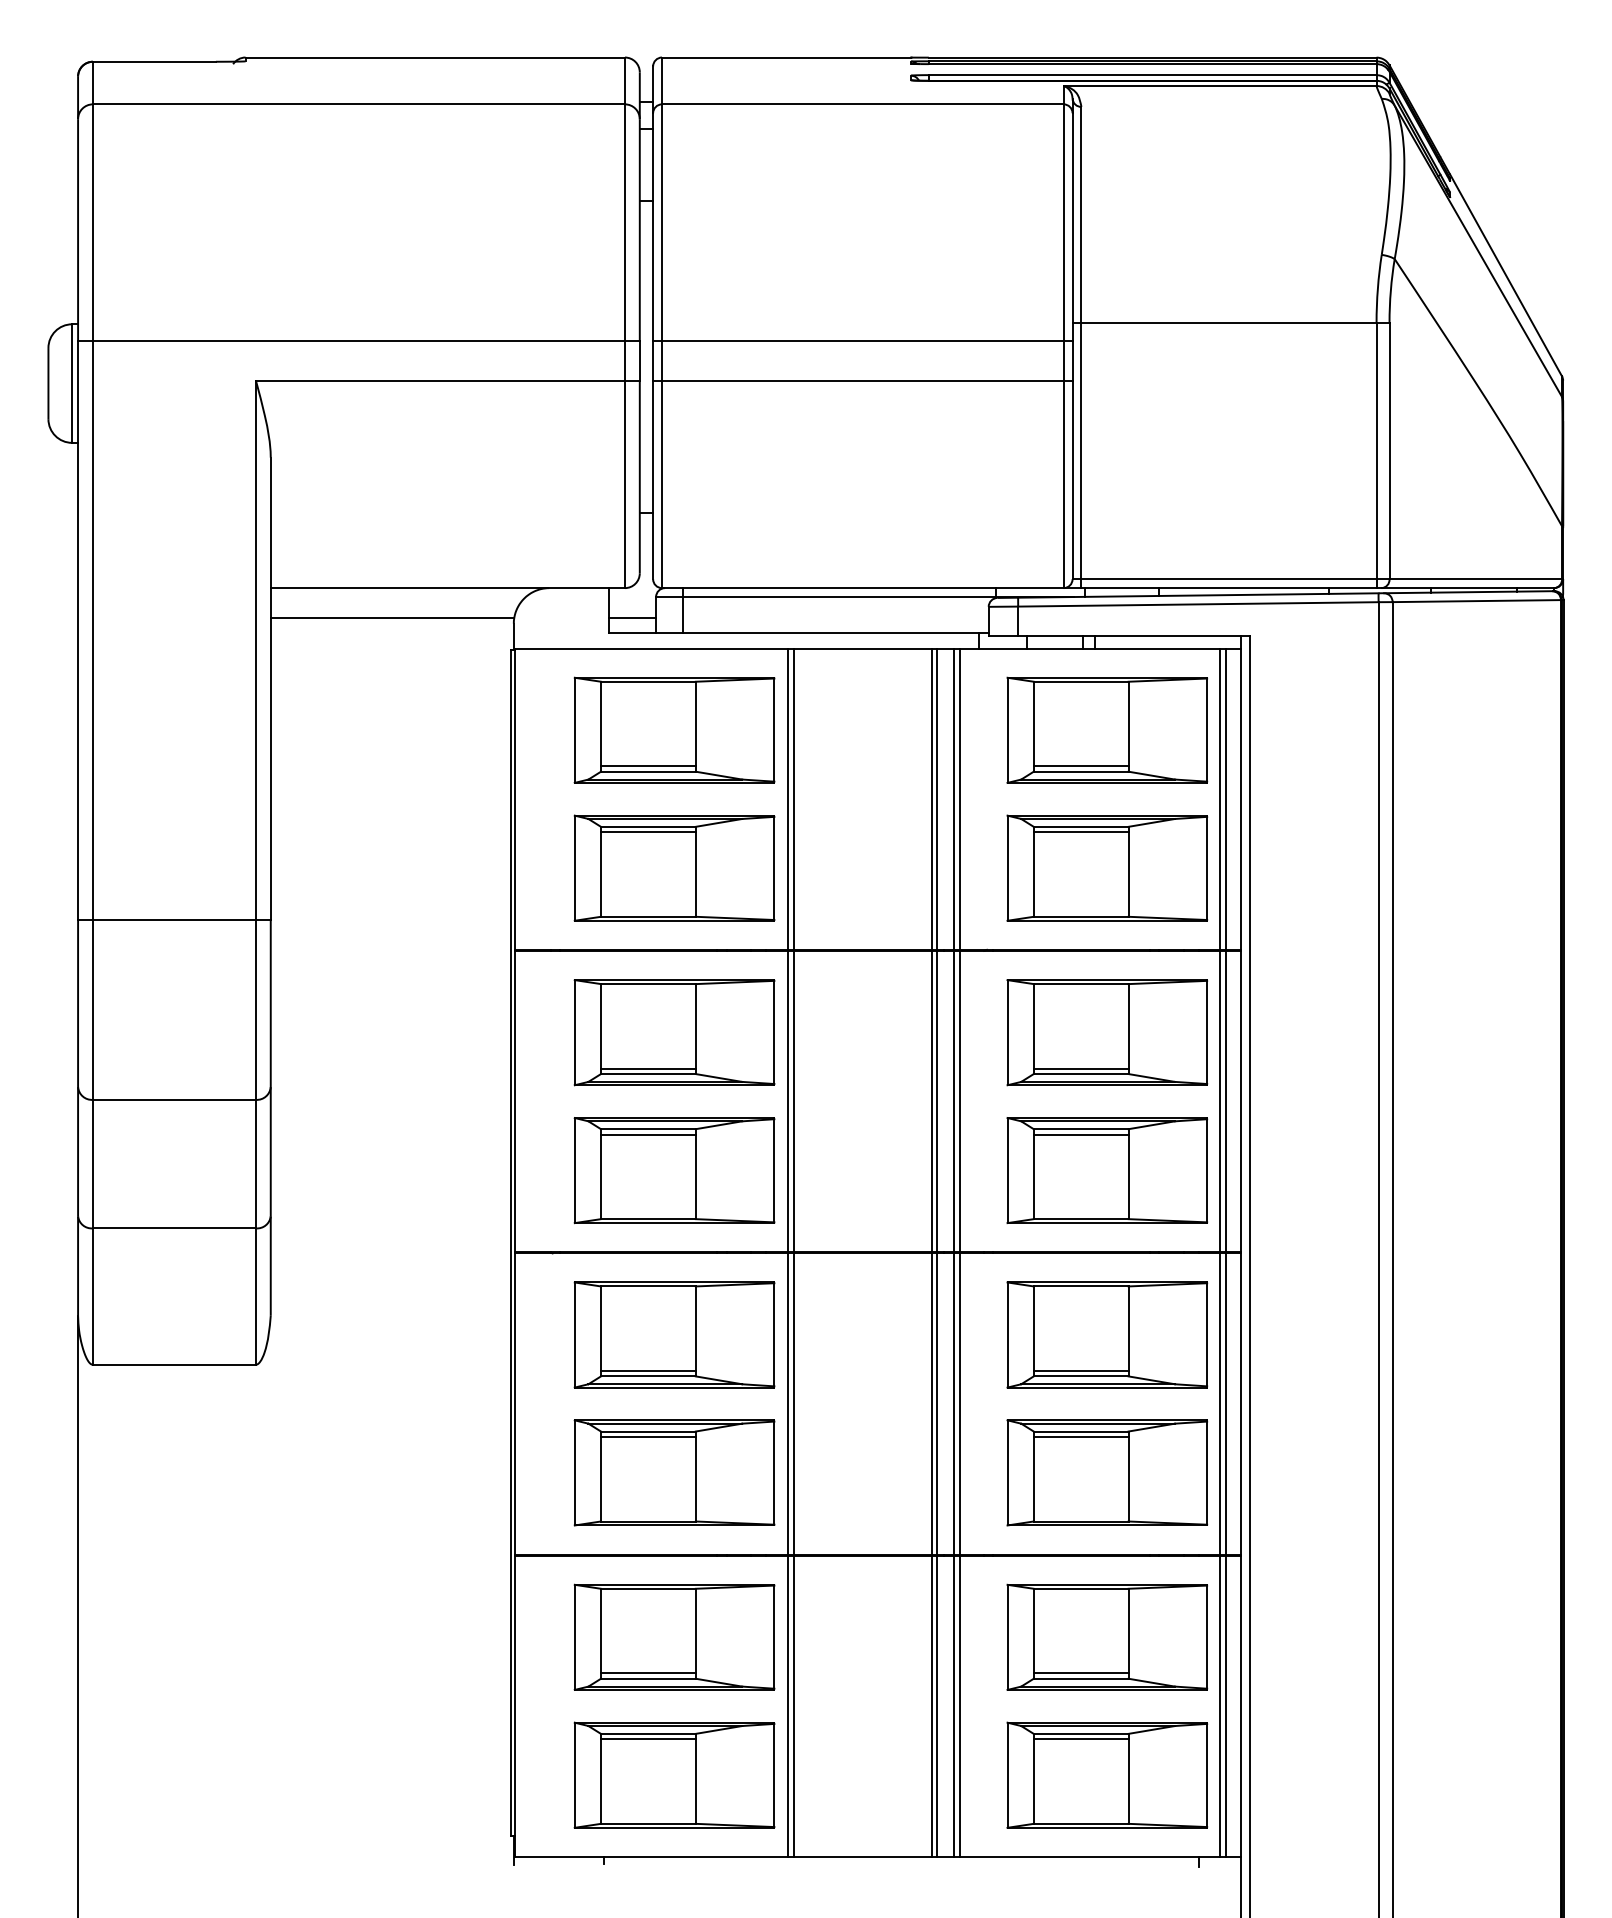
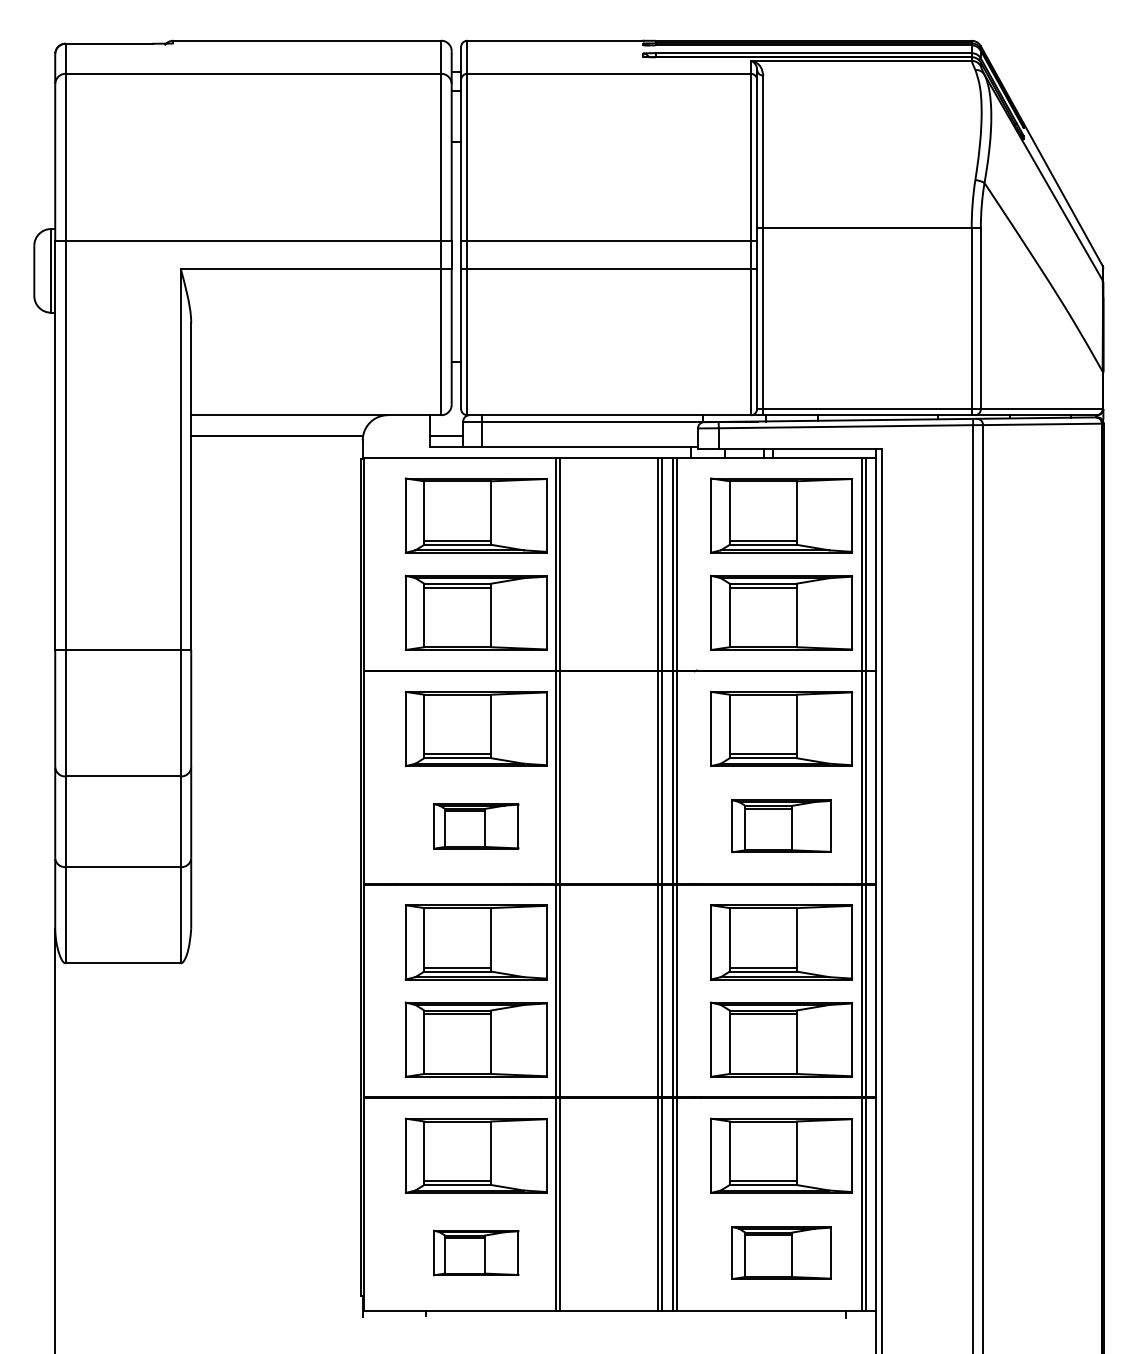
part: (674, 1170) -> (476, 826), size x0.6
part: (1107, 1170) -> (781, 826), size x0.7
part: (674, 1774) -> (476, 1252), size x0.6
part: (1107, 1774) -> (781, 1252), size x0.7

